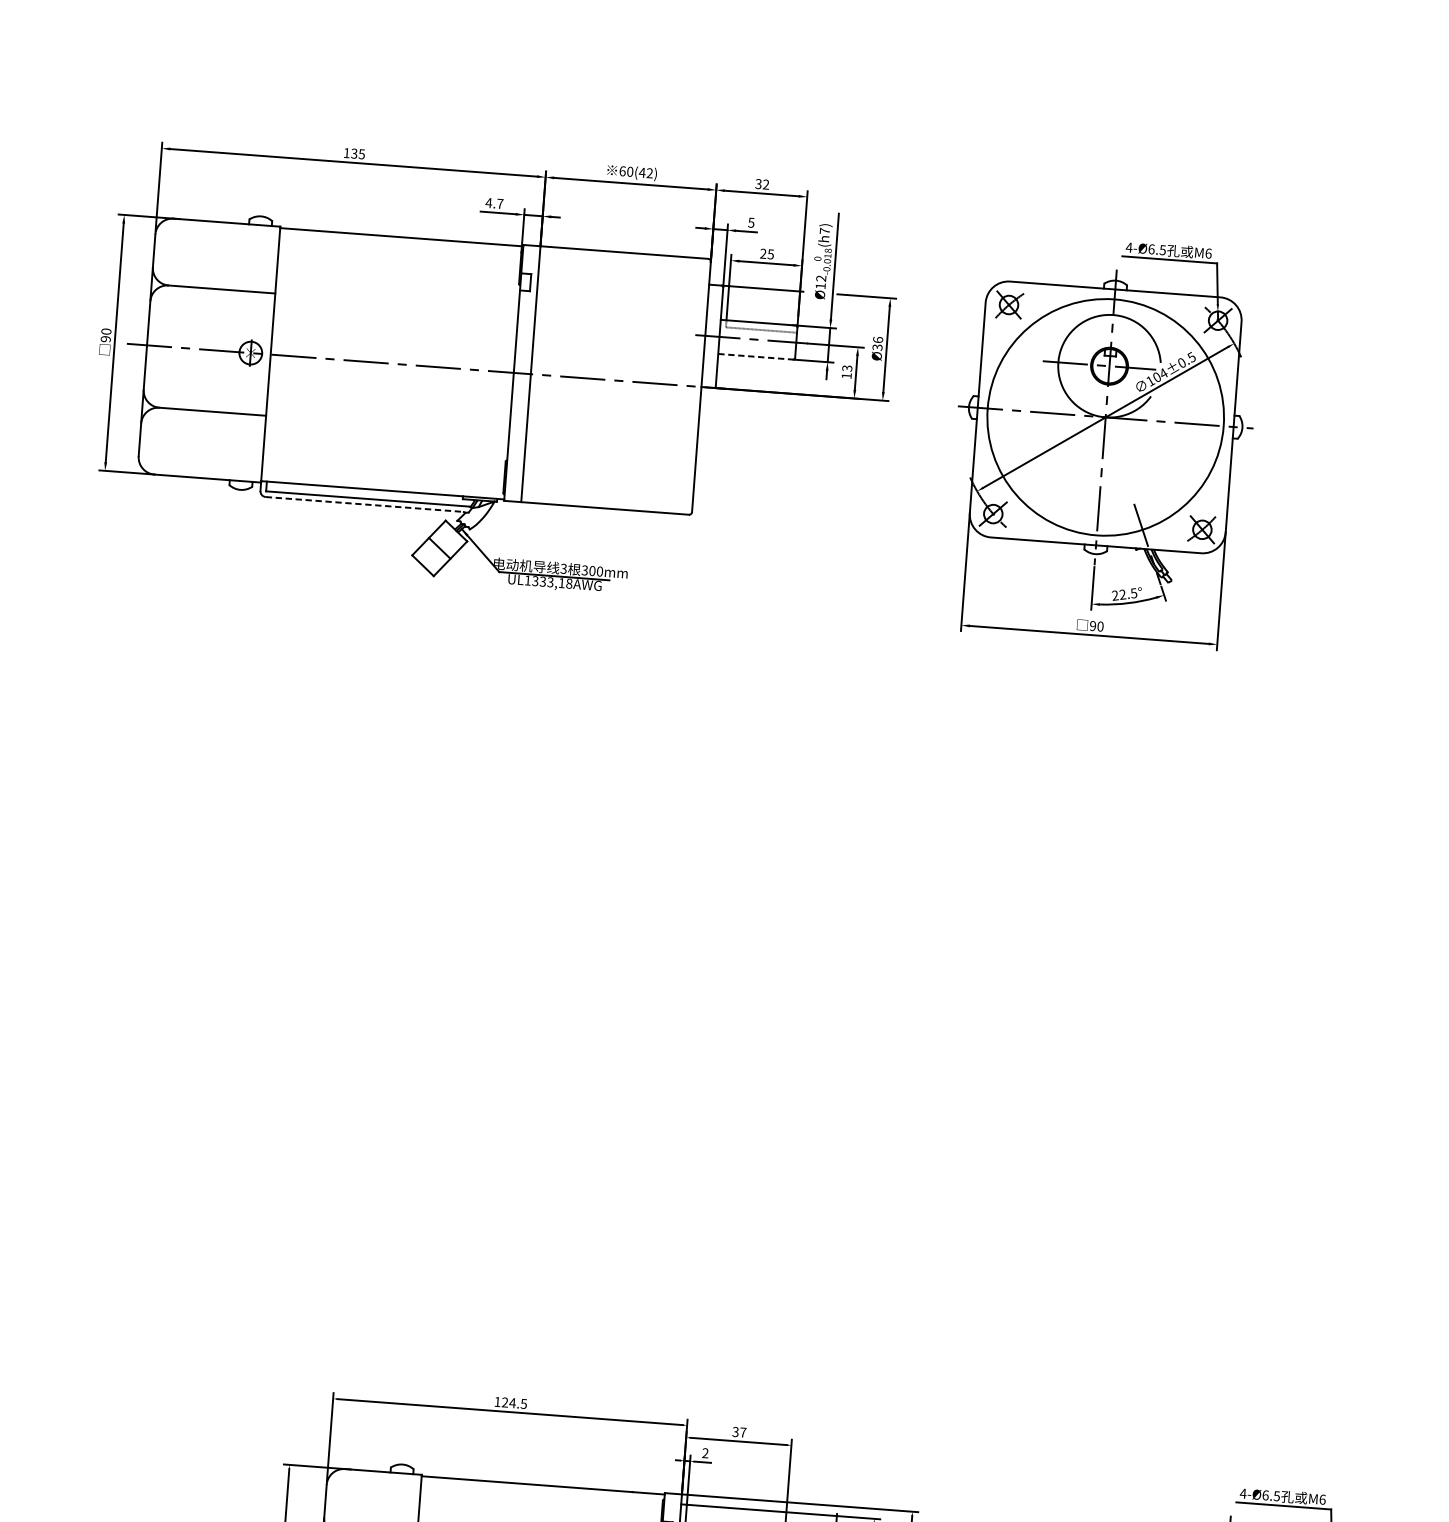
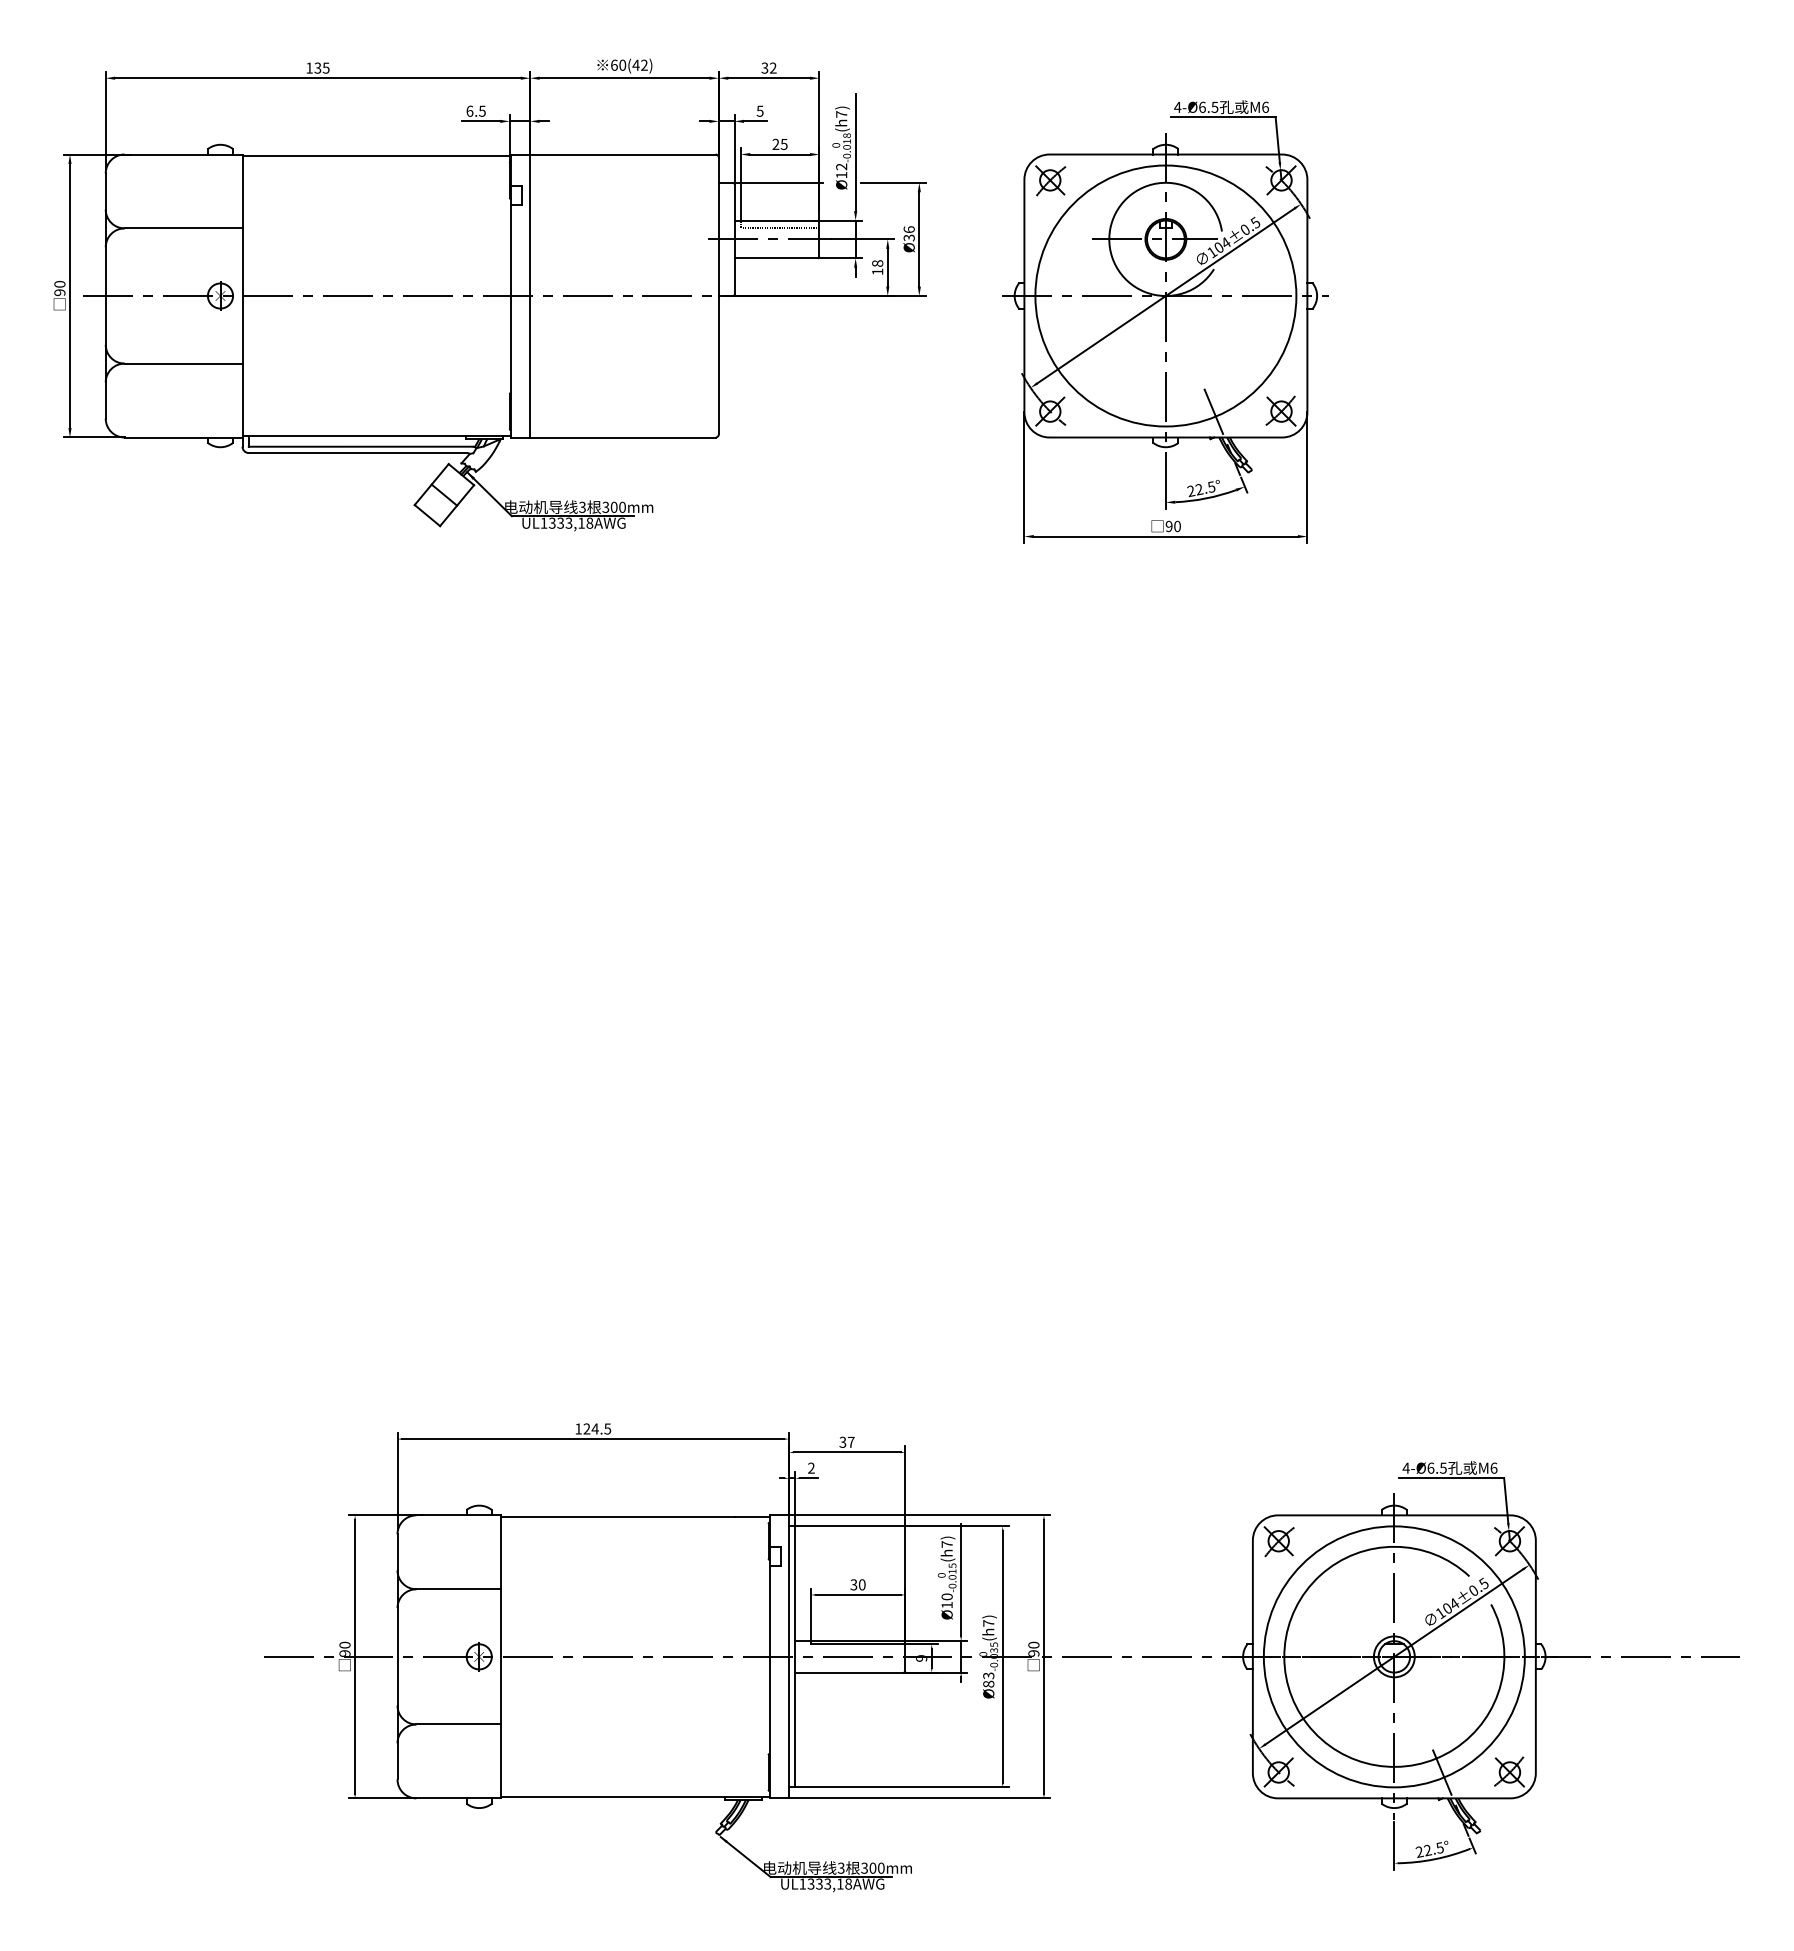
text: (494, 202) -> (475, 110), 4.7 -> 6.5
line: (756, 357) -> (776, 258), dashed -> solid
text: (847, 368) -> (877, 263), 13 -> 18
line: (364, 504) -> (358, 453), dashed -> solid

